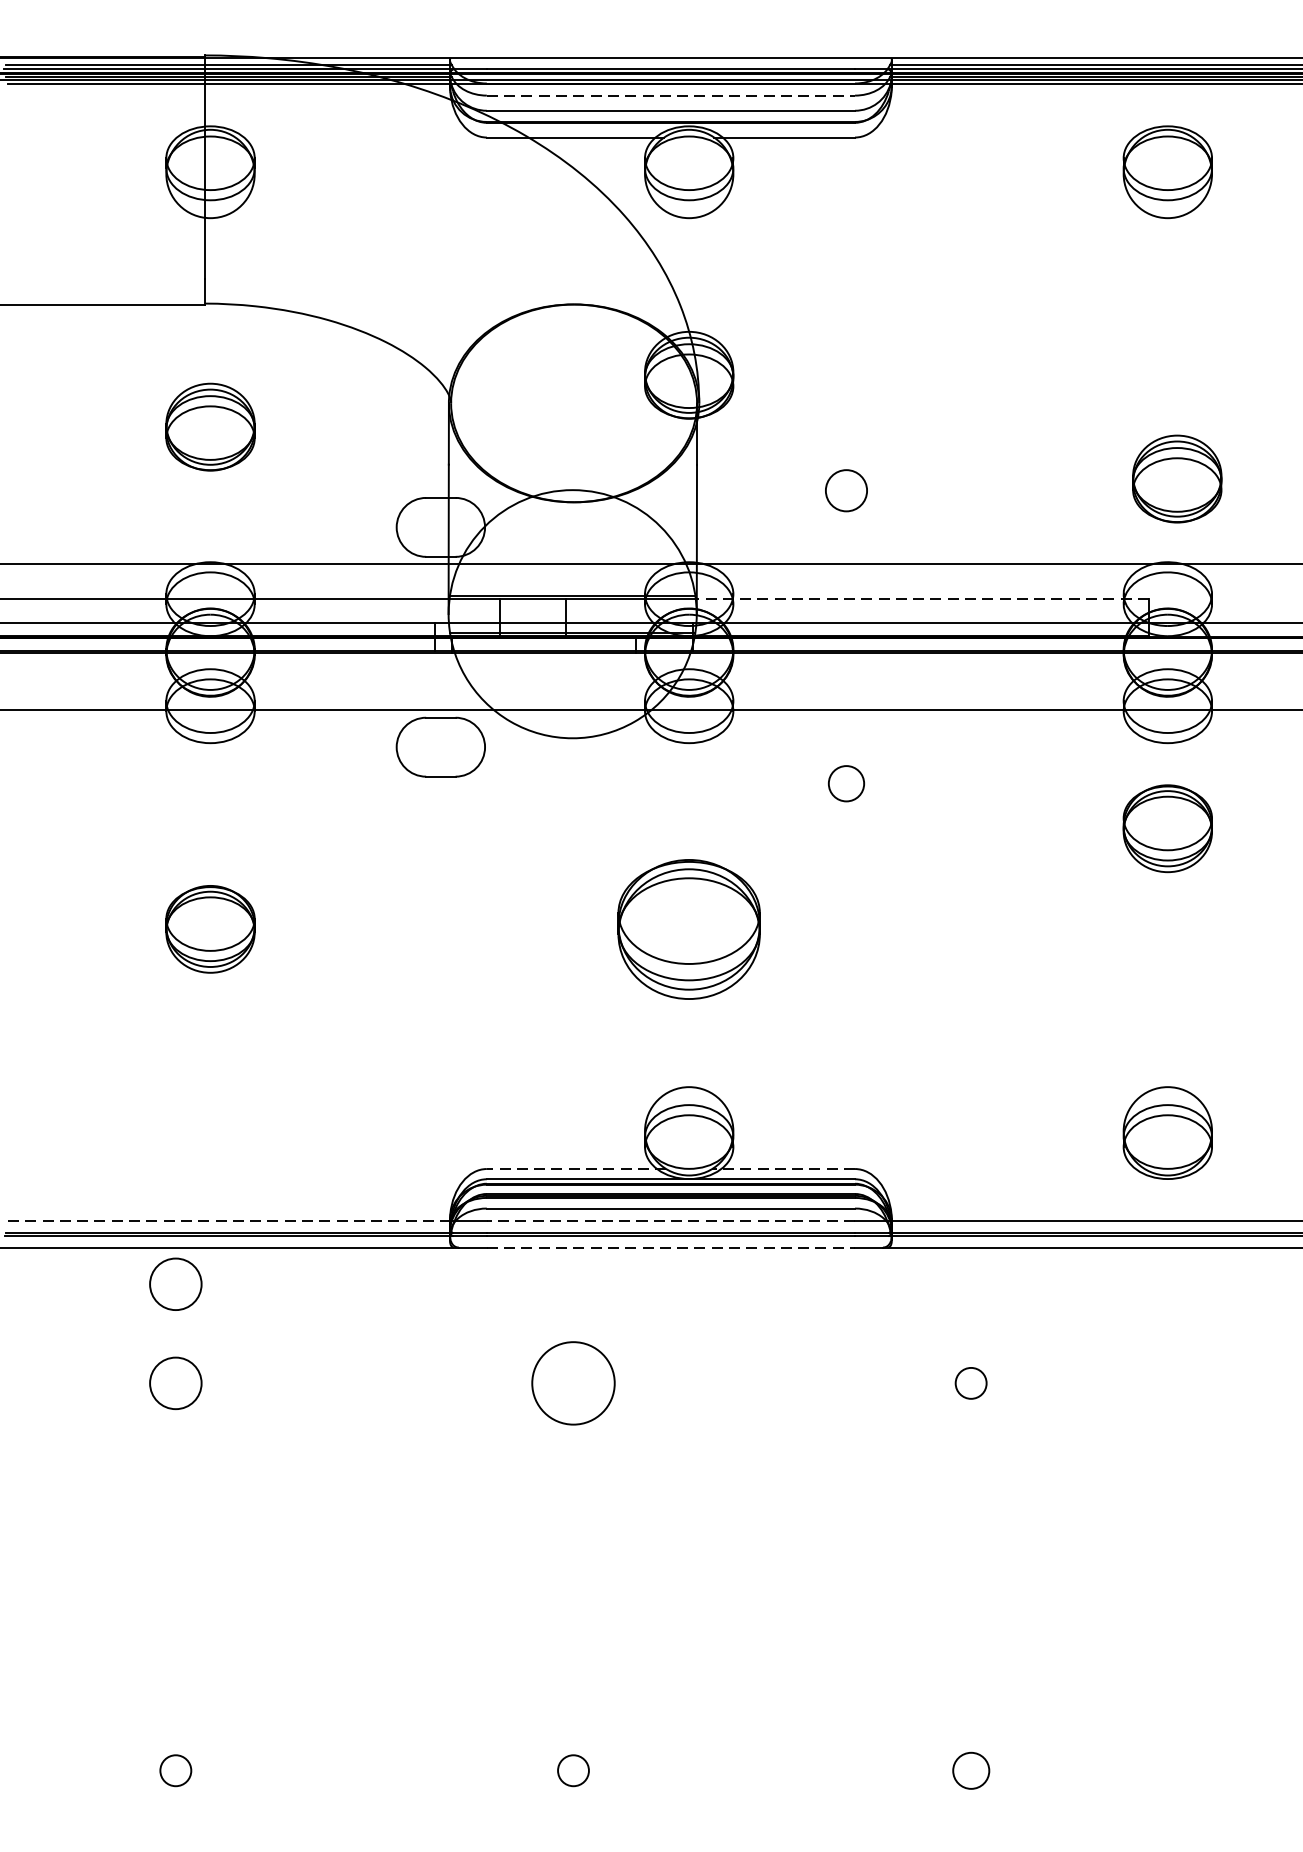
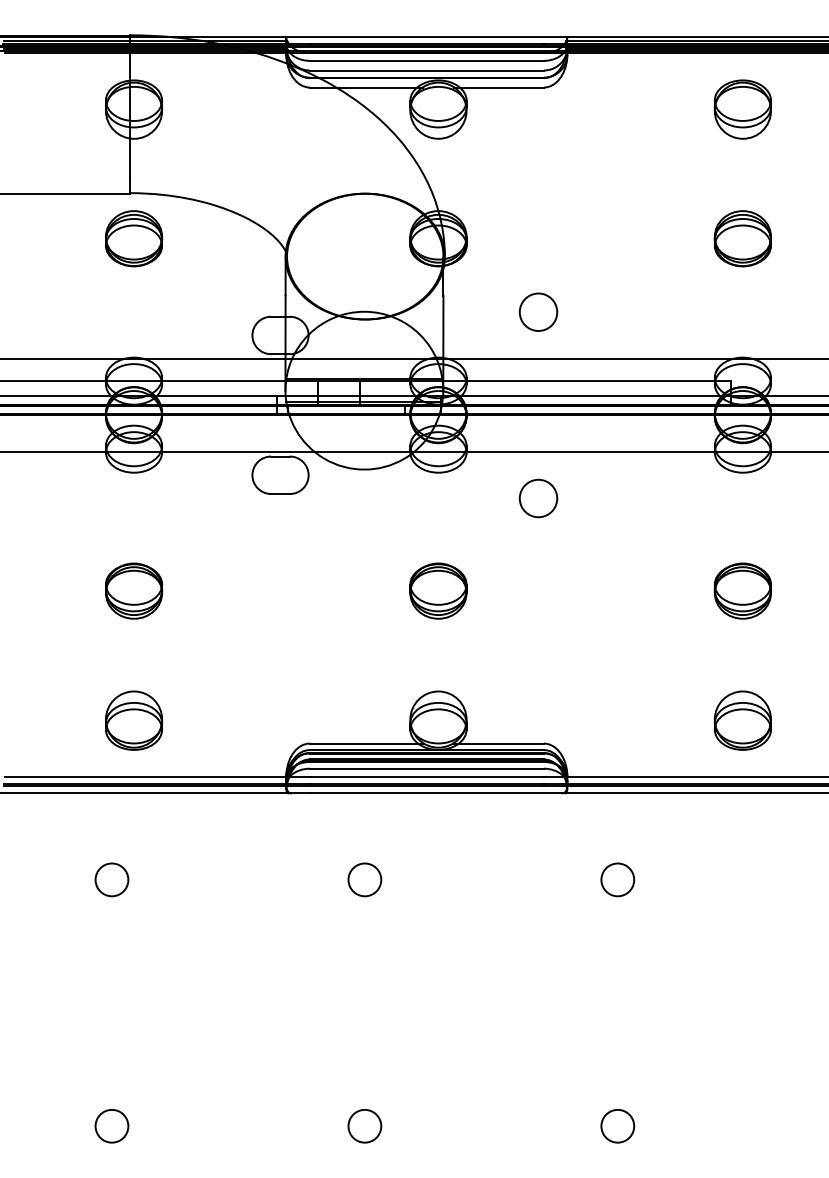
line: (671, 95) -> (427, 60), dashed -> solid
part: (211, 426) -> (134, 238), moved
part: (1176, 478) -> (742, 238), moved
circle: (846, 489) -> (538, 311), size x1.43
line: (923, 599) -> (587, 381), dashed -> solid
circle: (846, 783) -> (538, 498), size x1.67
part: (1167, 827) -> (742, 590), moved
part: (689, 928) -> (438, 590), size x0.62
part: (209, 1132) -> (133, 720), added
line: (576, 1168) -> (366, 743), dashed -> solid
line: (783, 1168) -> (498, 743), dashed -> solid
line: (228, 1220) -> (145, 776), dashed -> solid
line: (670, 1220) -> (426, 776), dashed -> solid
line: (671, 1247) -> (427, 793), dashed -> solid
circle: (175, 1283) -> (111, 816), removed
circle: (572, 1382) -> (364, 879), size x0.62
circle: (970, 1382) -> (617, 879), size x1.67
circle: (175, 1769) -> (111, 1125), size x1.67
circle: (572, 1769) -> (364, 1125), size x1.67
circle: (970, 1771) -> (617, 1126), size x1.43

